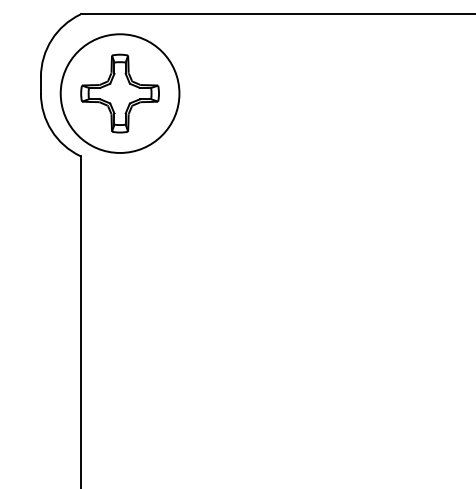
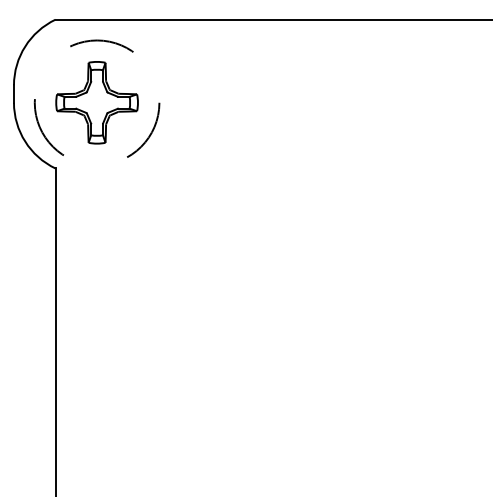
circle: (119, 93) -> (96, 102), solid -> dashed

